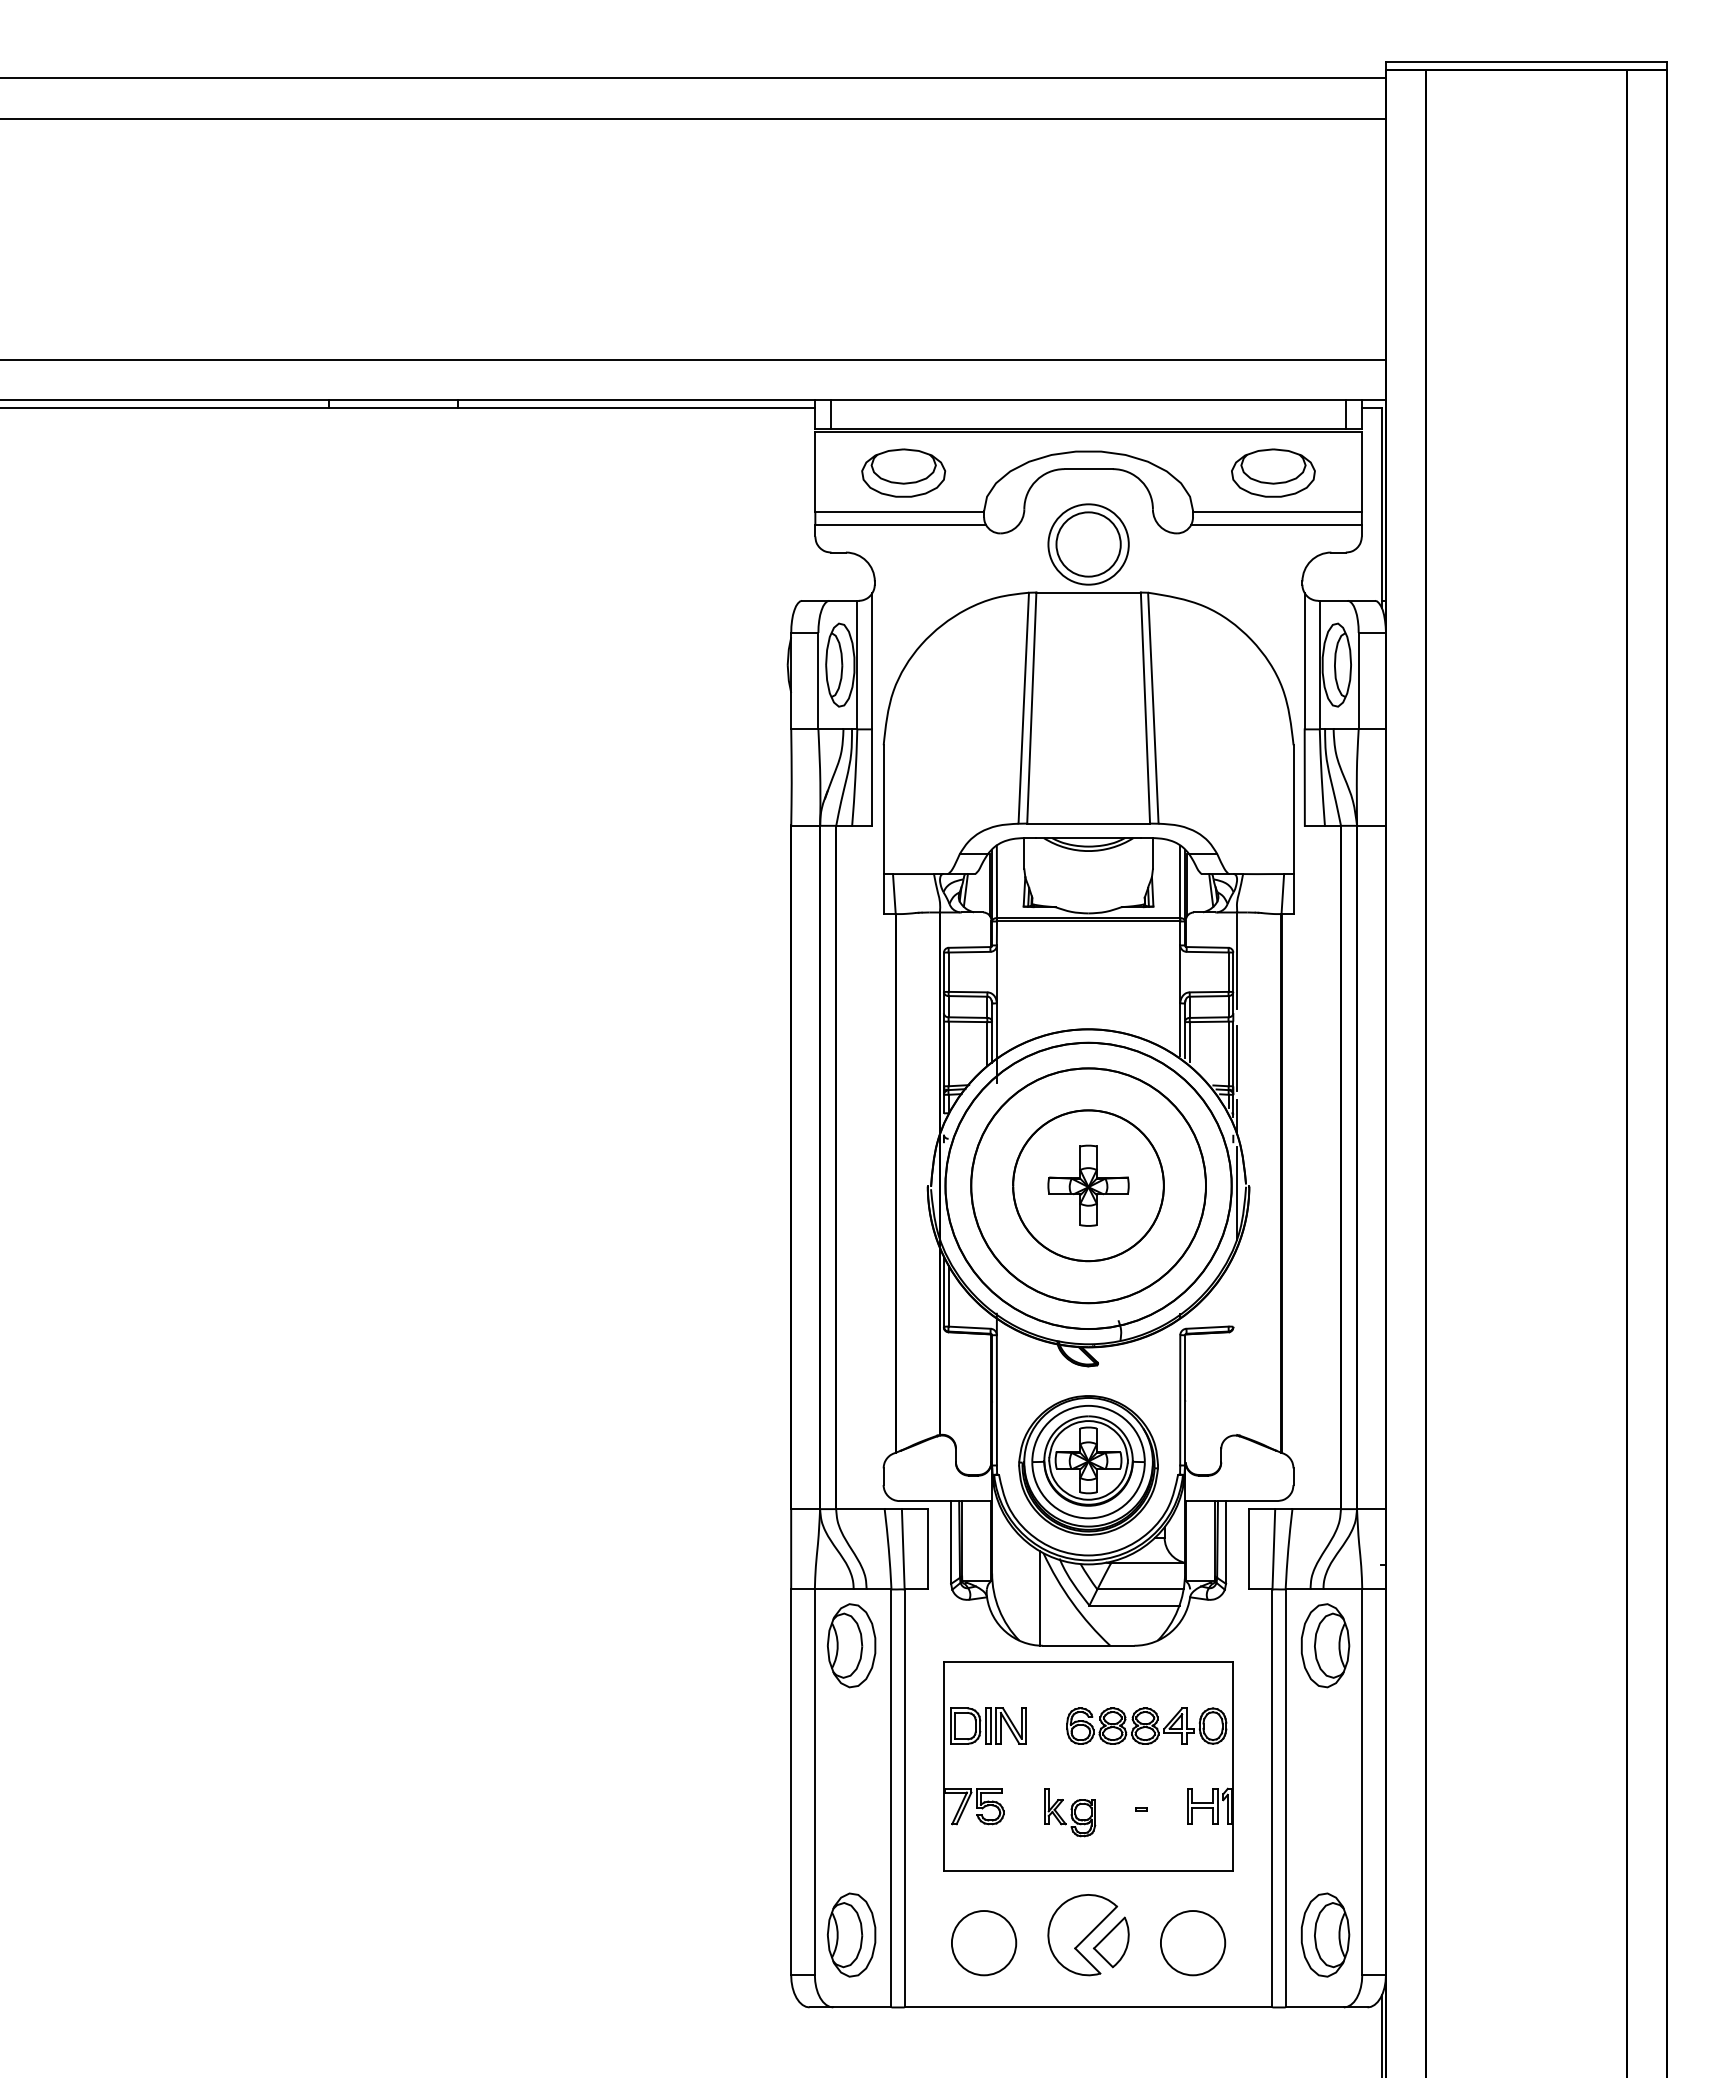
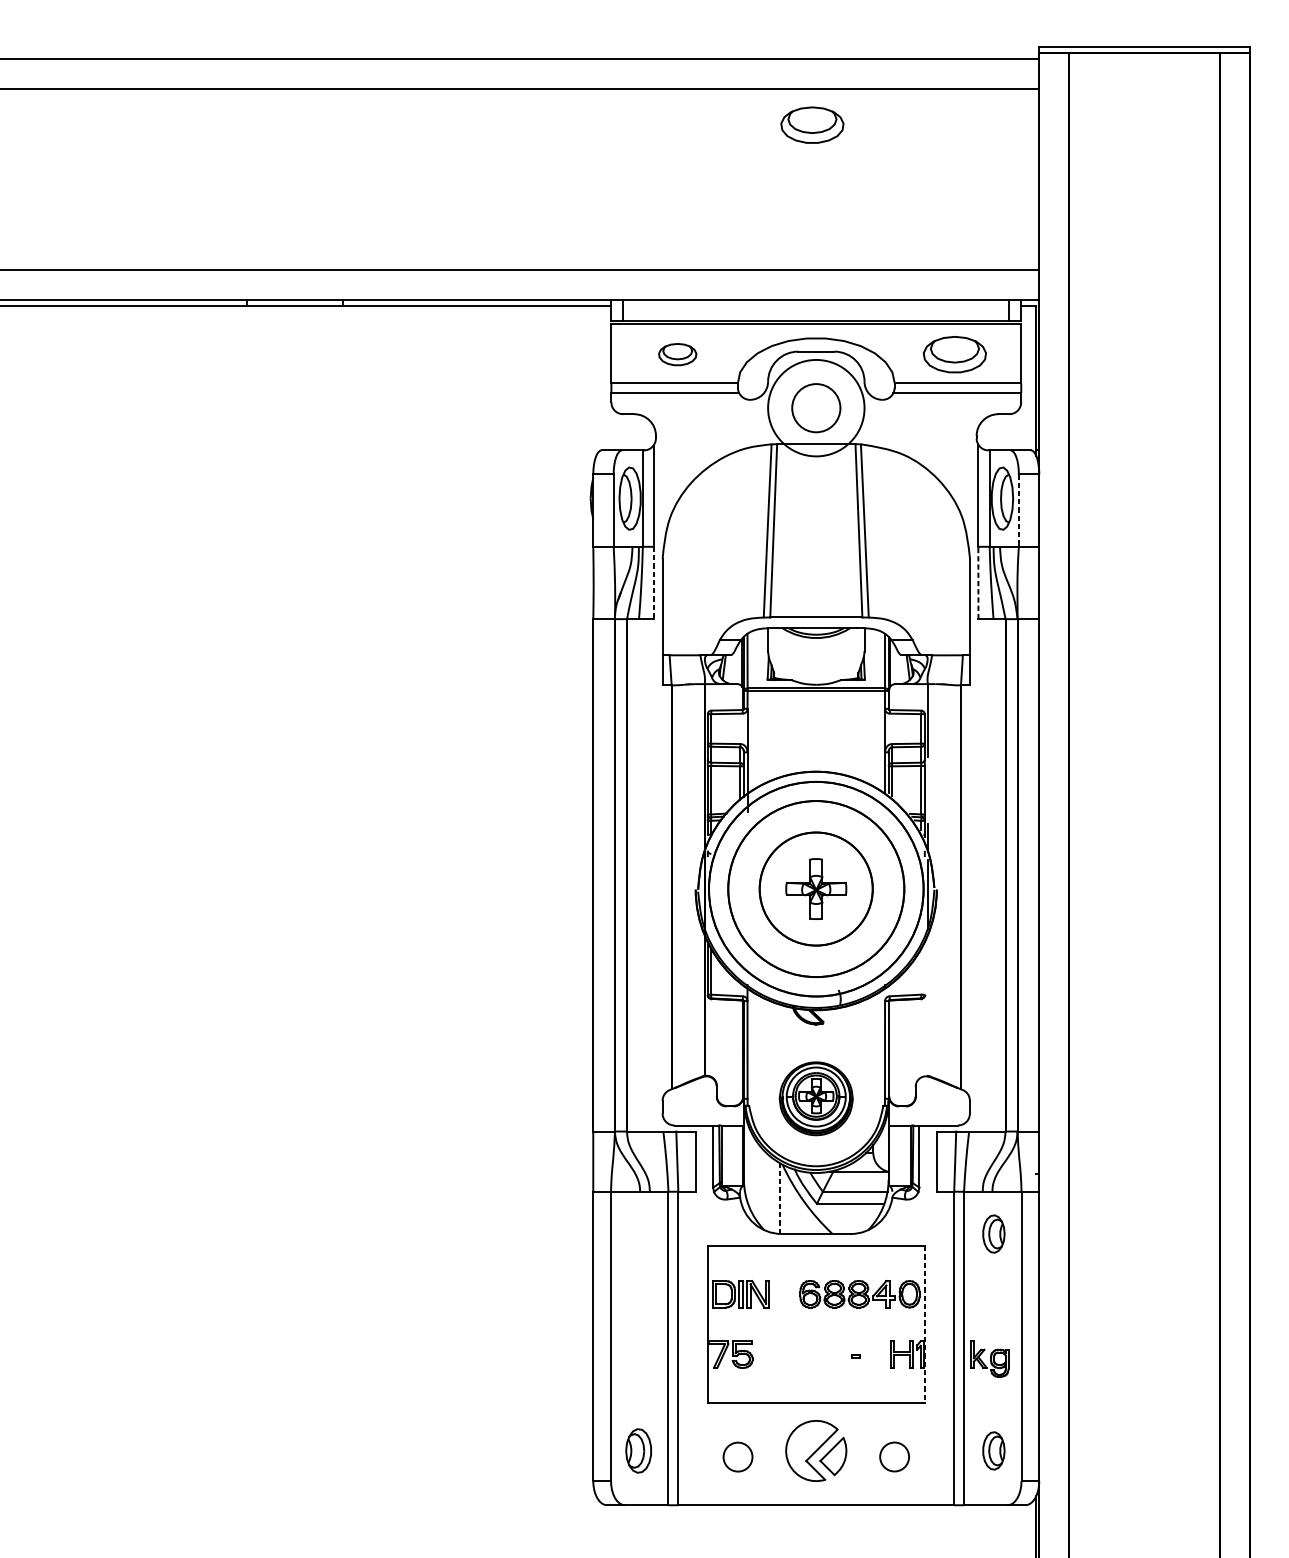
part: (1083, 166) -> (812, 124), added
part: (903, 472) -> (677, 354), size x0.6
circle: (1088, 544) -> (816, 408), size x1.6
line: (1358, 681) -> (1018, 510), solid -> dashed
line: (1304, 777) -> (978, 582), solid -> dashed
line: (872, 778) -> (654, 583), solid -> dashed
line: (1237, 1058) -> (927, 793), removed
part: (1088, 1465) -> (816, 1098), size x0.7
line: (1040, 1598) -> (780, 1198), solid -> dashed
part: (851, 1645) -> (638, 1233), removed
part: (1325, 1645) -> (993, 1233), size x0.6
line: (1233, 1766) -> (924, 1324), solid -> dashed
part: (1070, 1812) -> (990, 1359), moved
part: (851, 1934) -> (638, 1450), size x0.7
part: (1325, 1934) -> (993, 1450), size x0.6
circle: (984, 1943) -> (738, 1457), size x0.6
circle: (1192, 1943) -> (894, 1457), size x0.6

